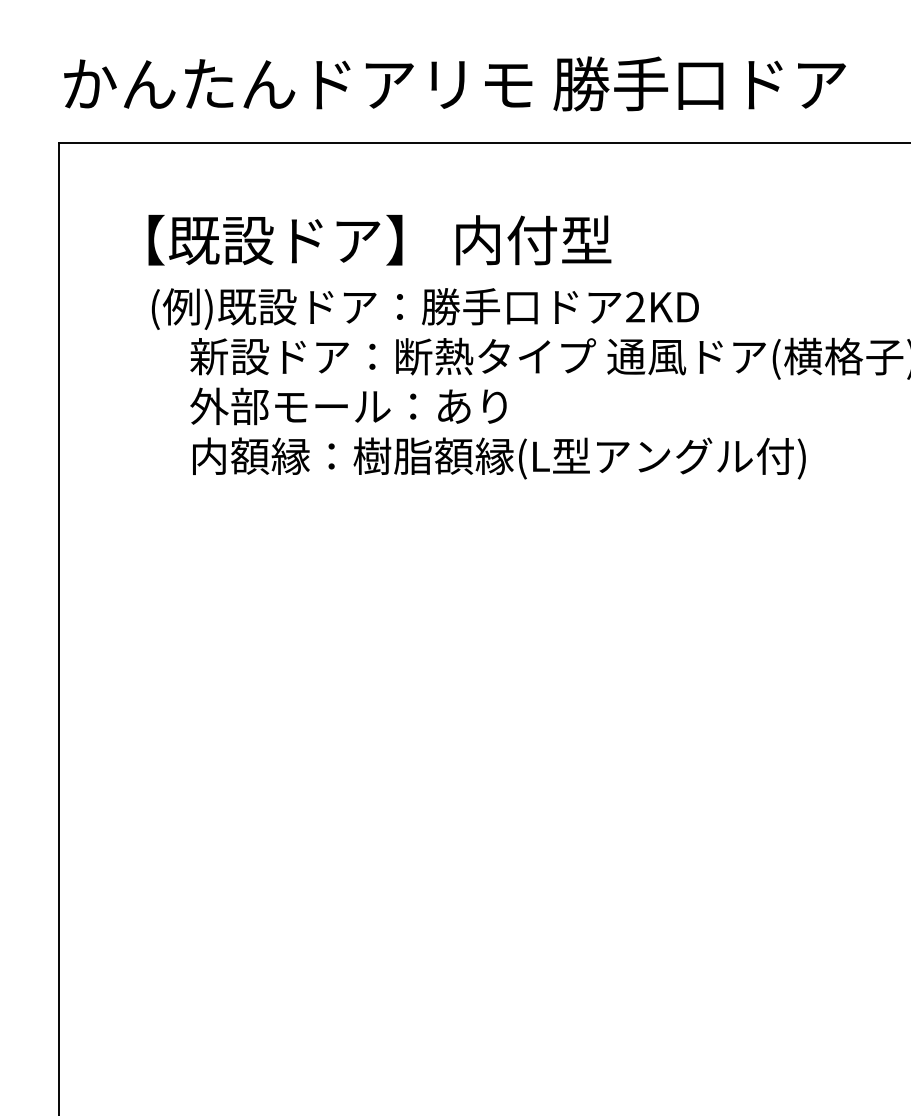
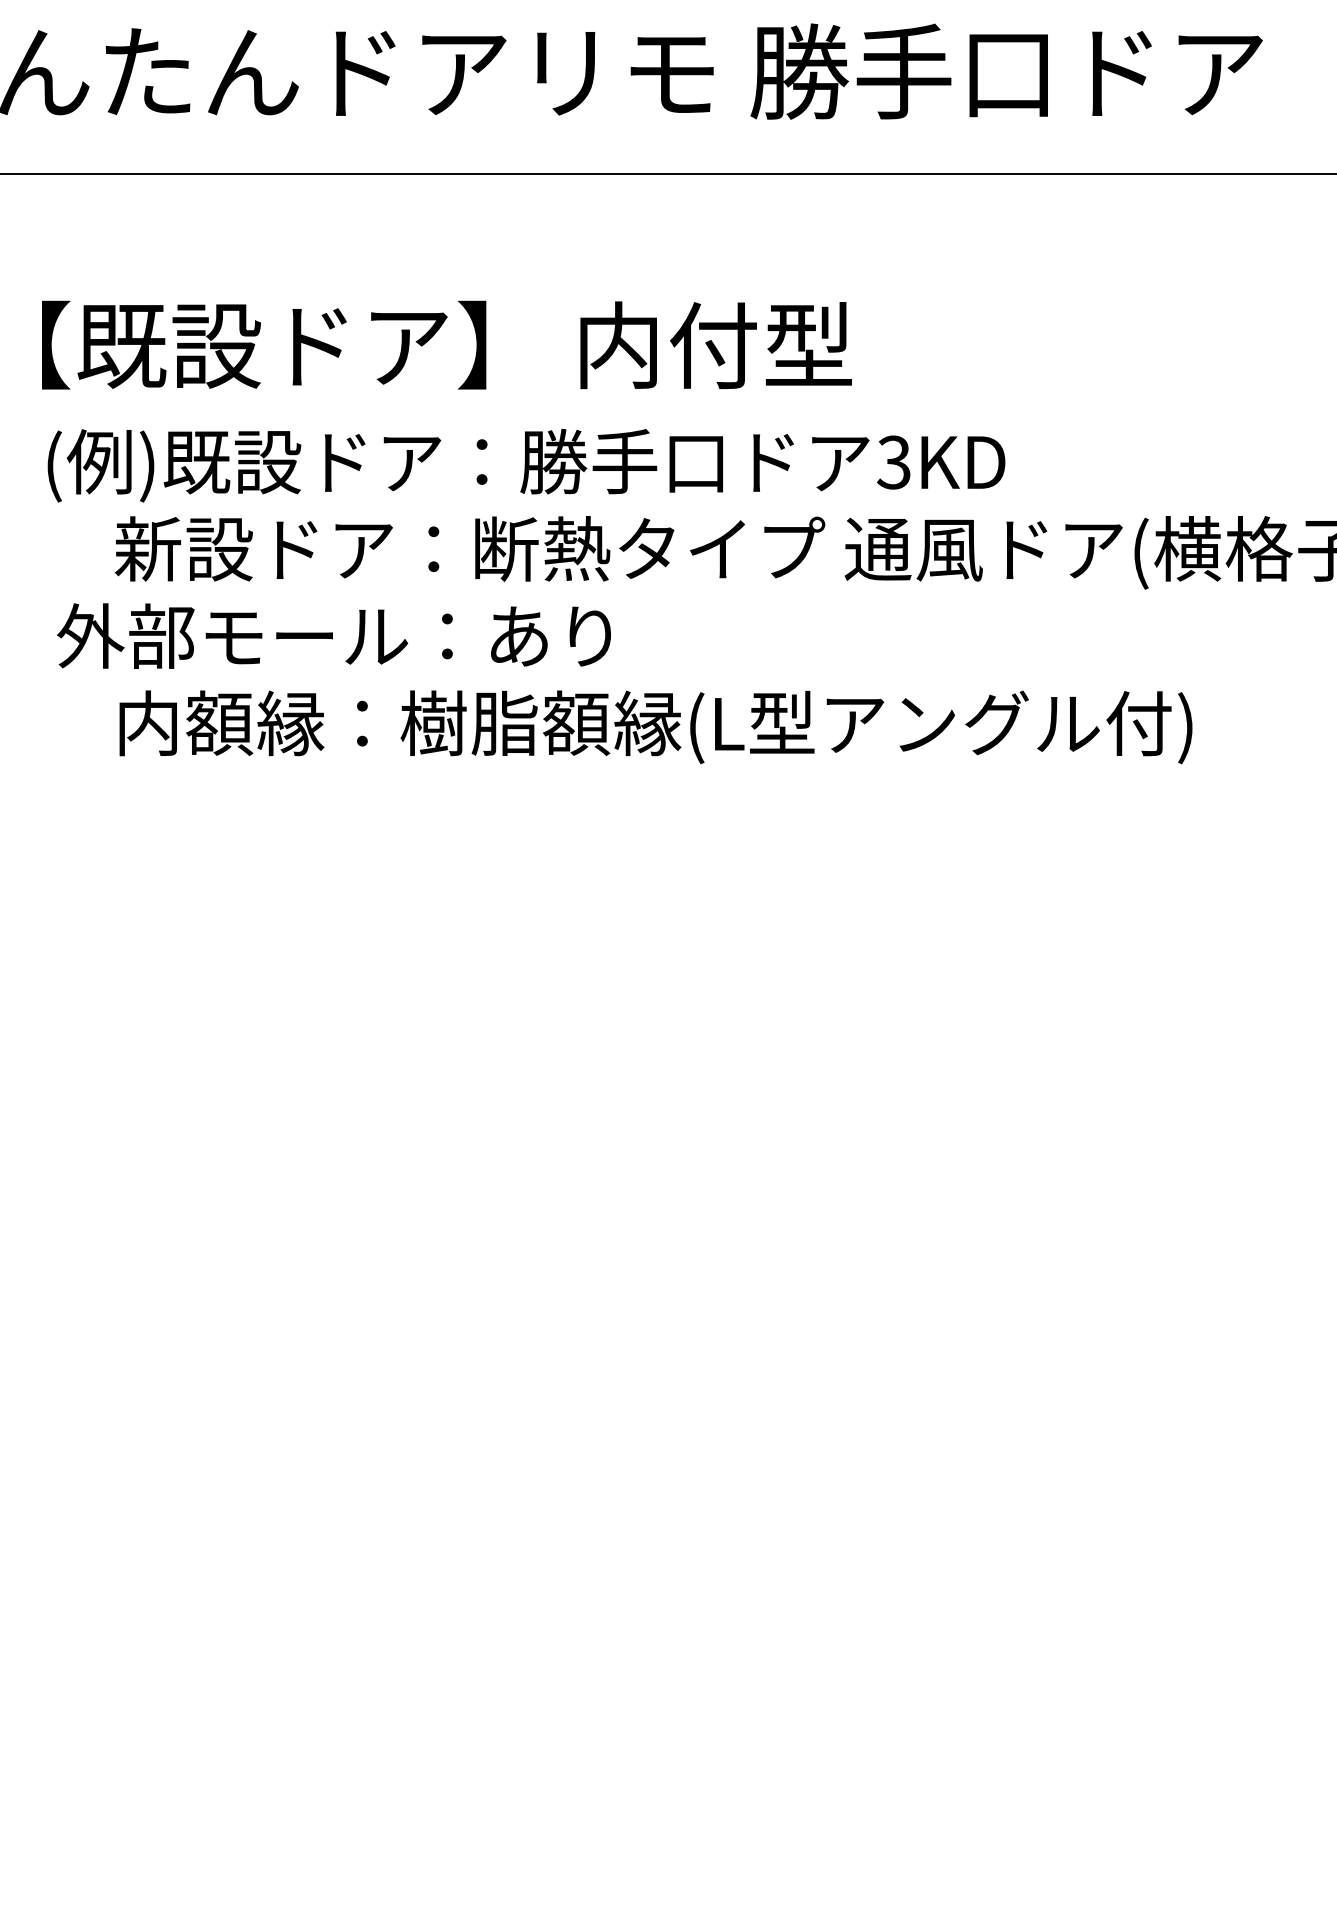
text: (634, 307) -> (892, 462), 2KD -> 3KD
text: (348, 406) -> (334, 636), moved

